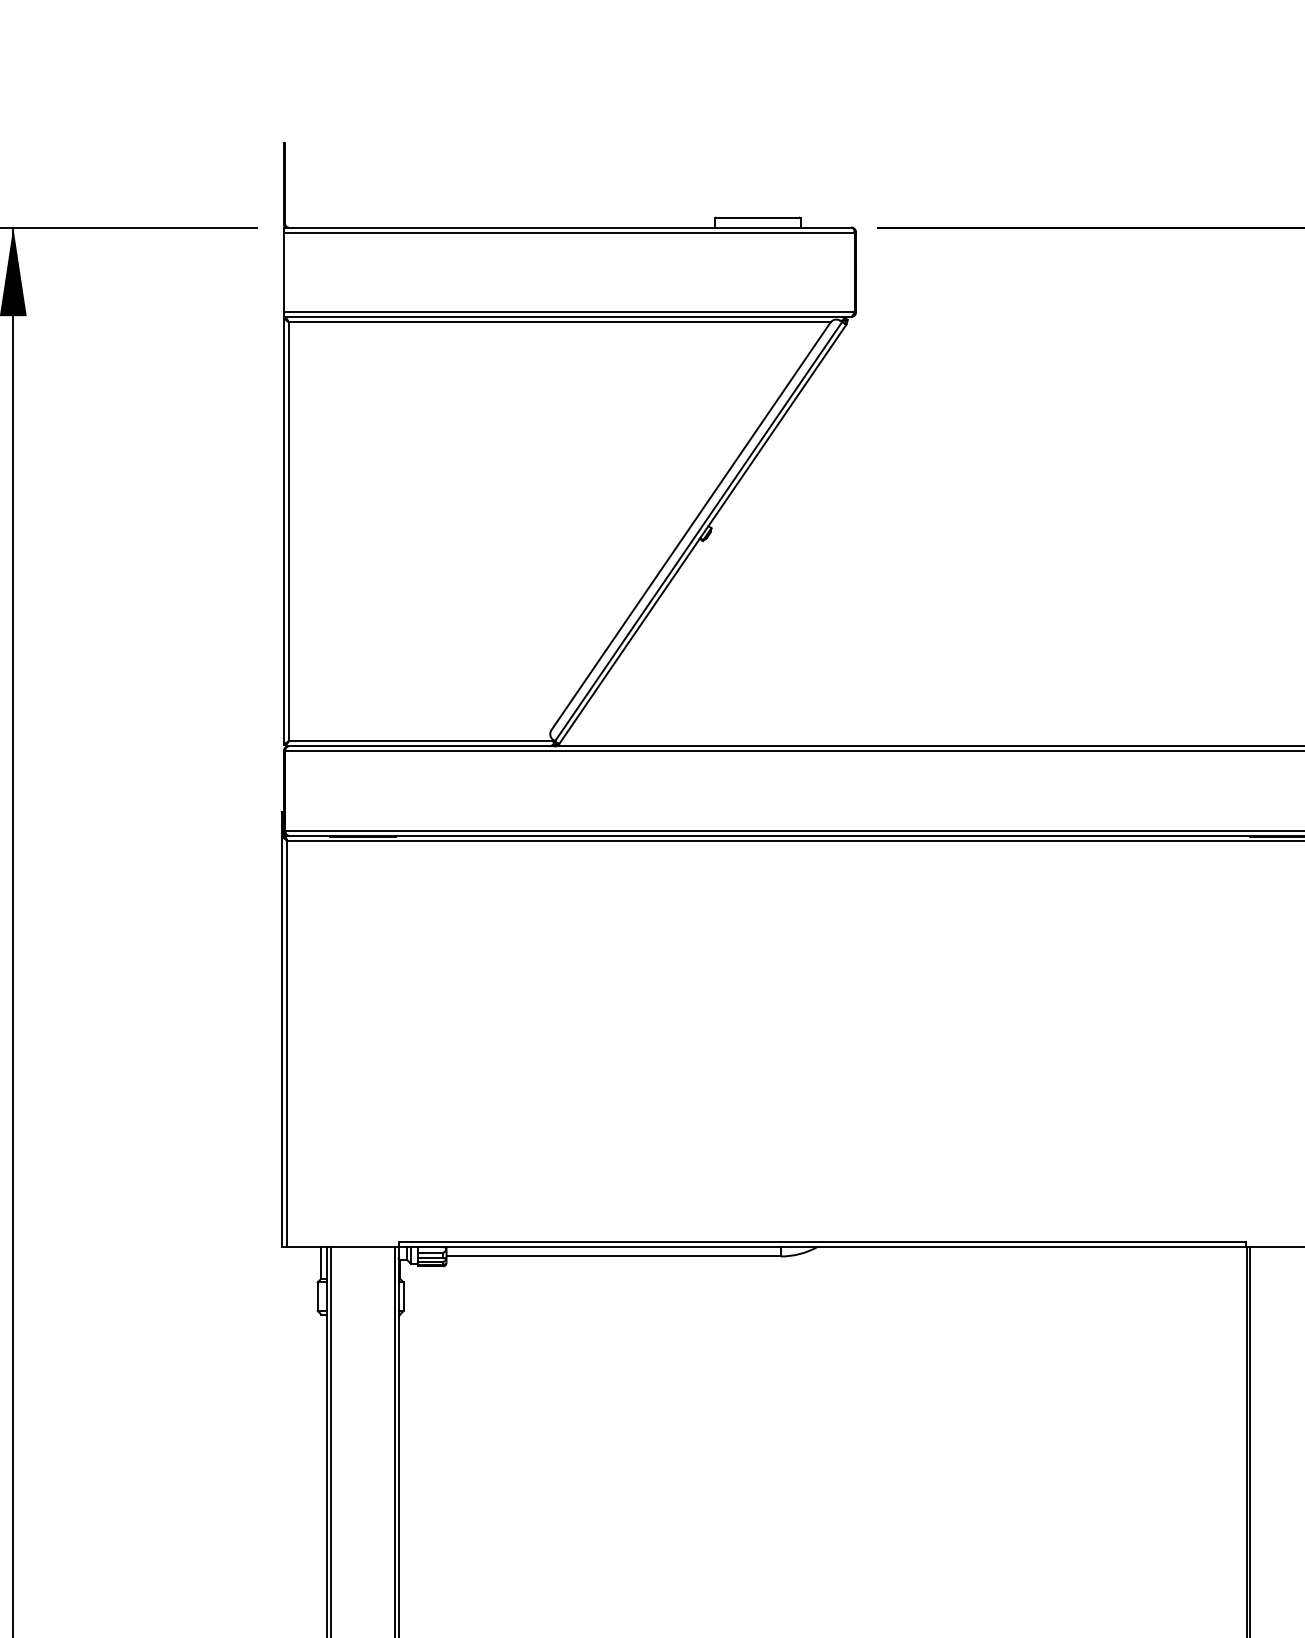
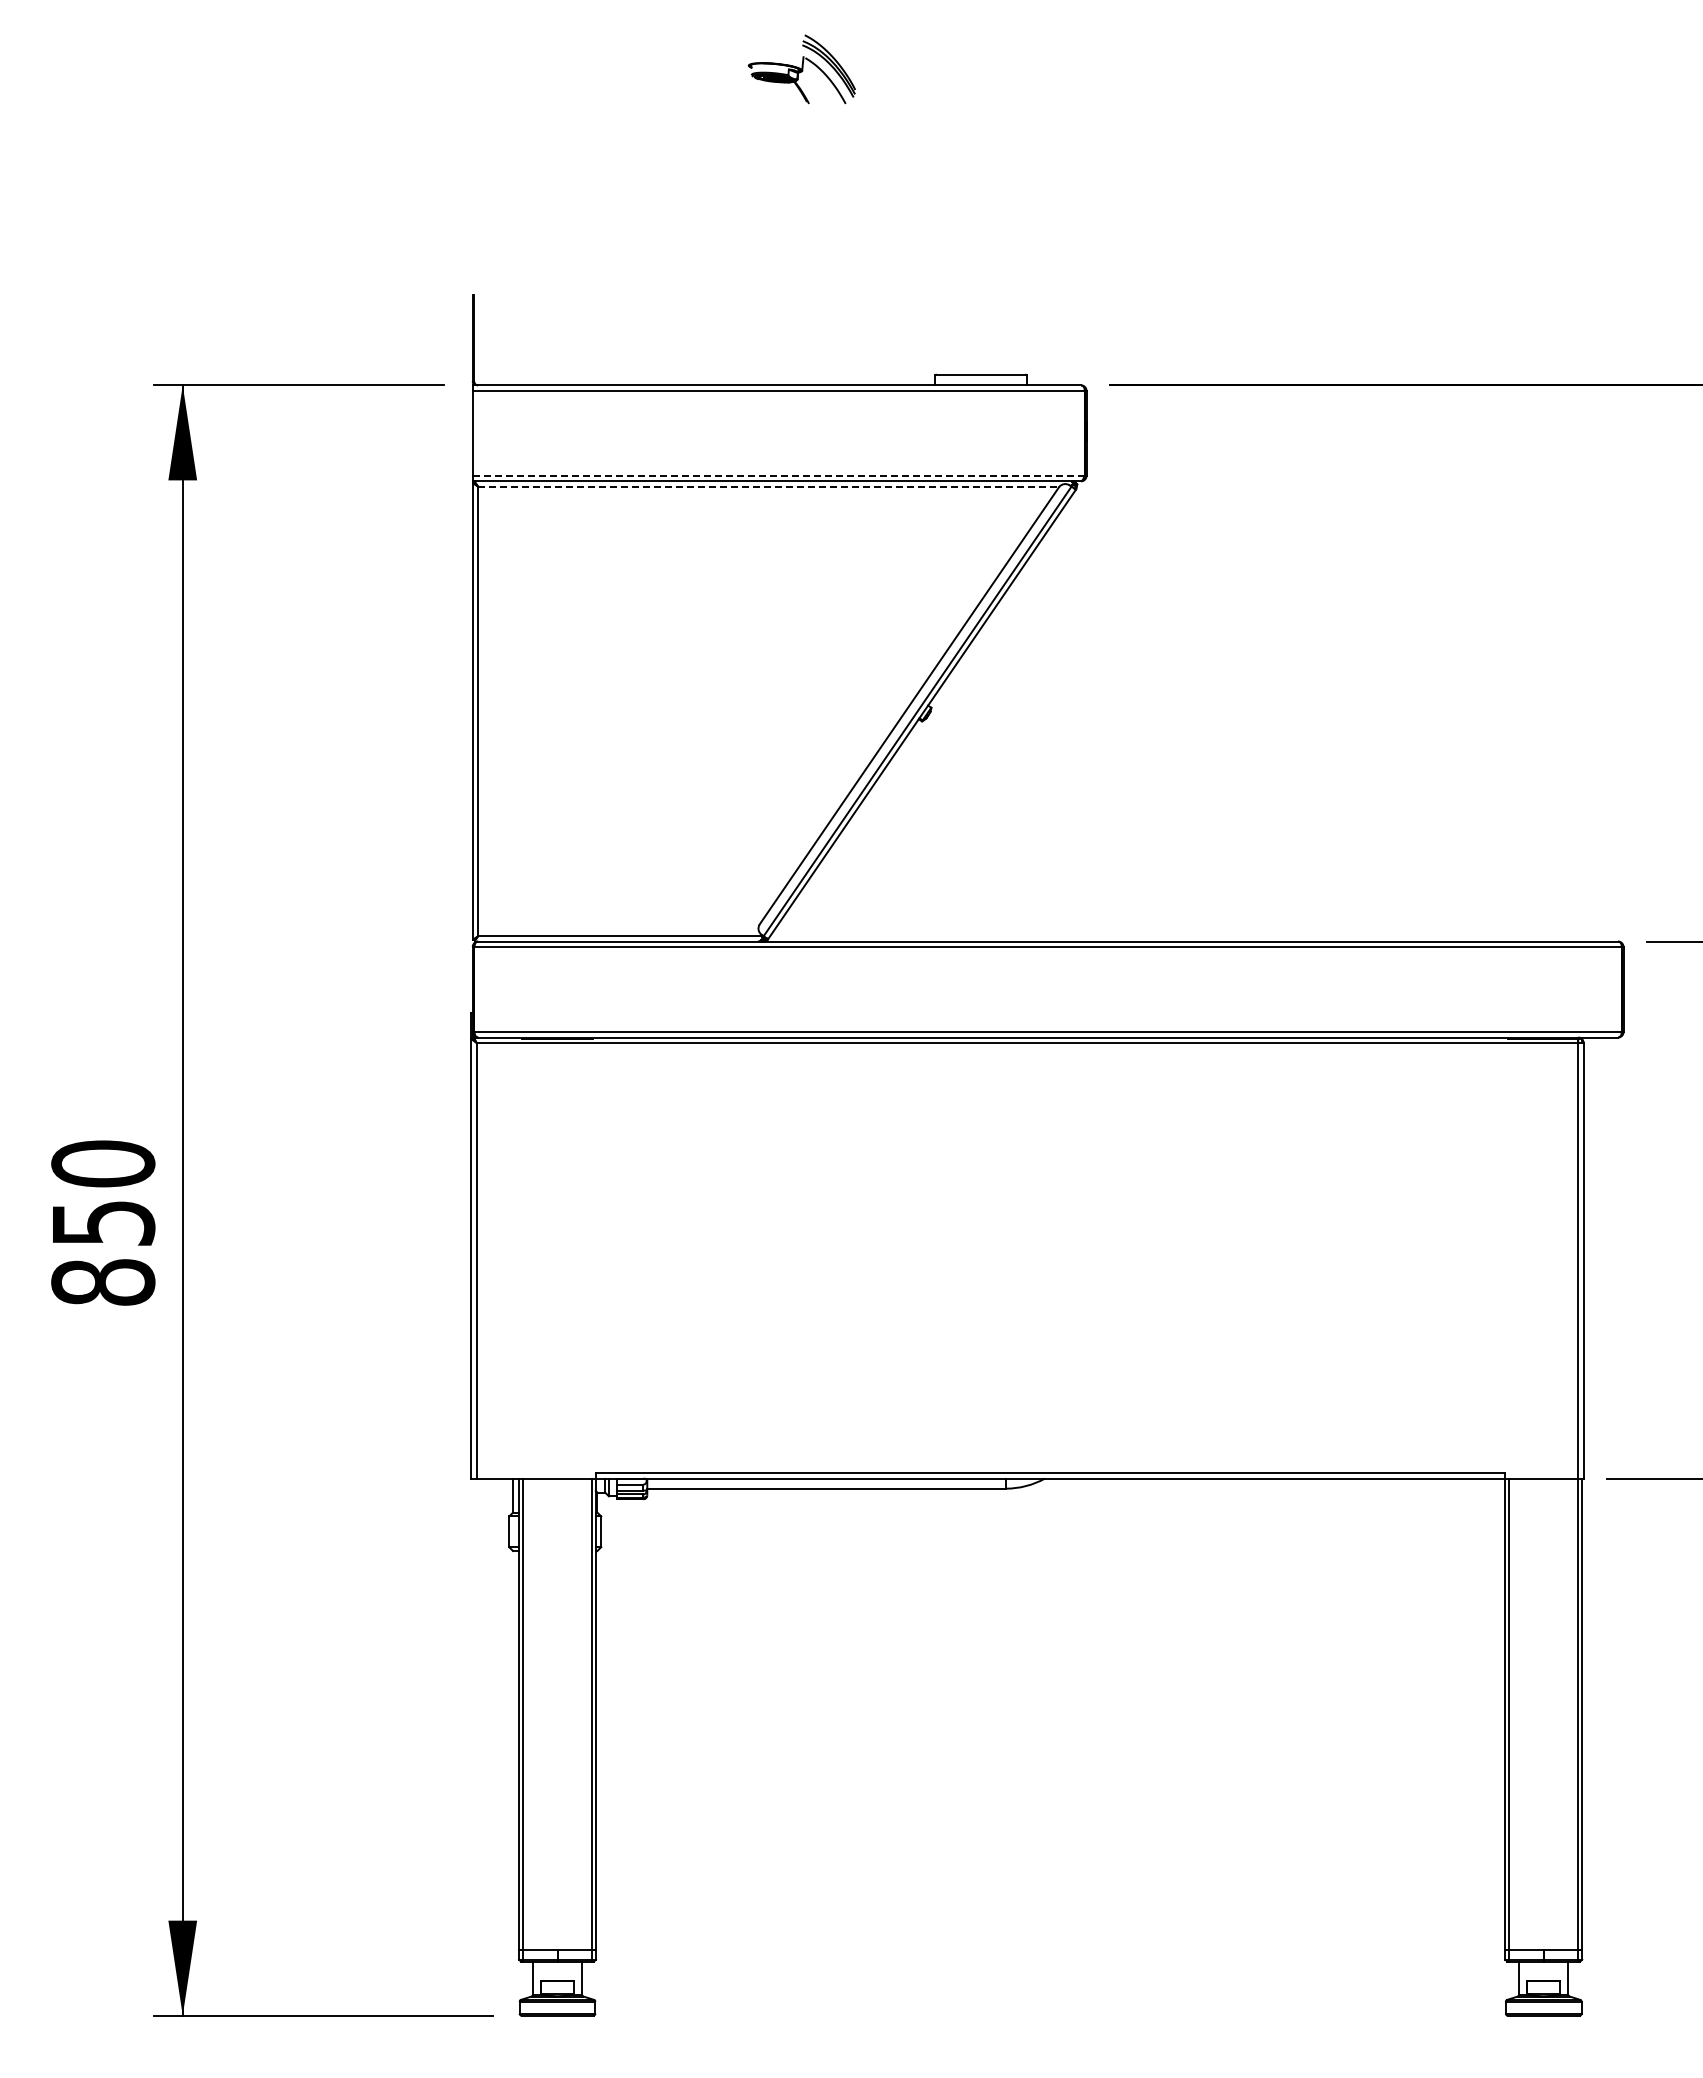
line: (569, 311) -> (779, 475), solid -> dashed
line: (559, 321) -> (768, 486), solid -> dashed

